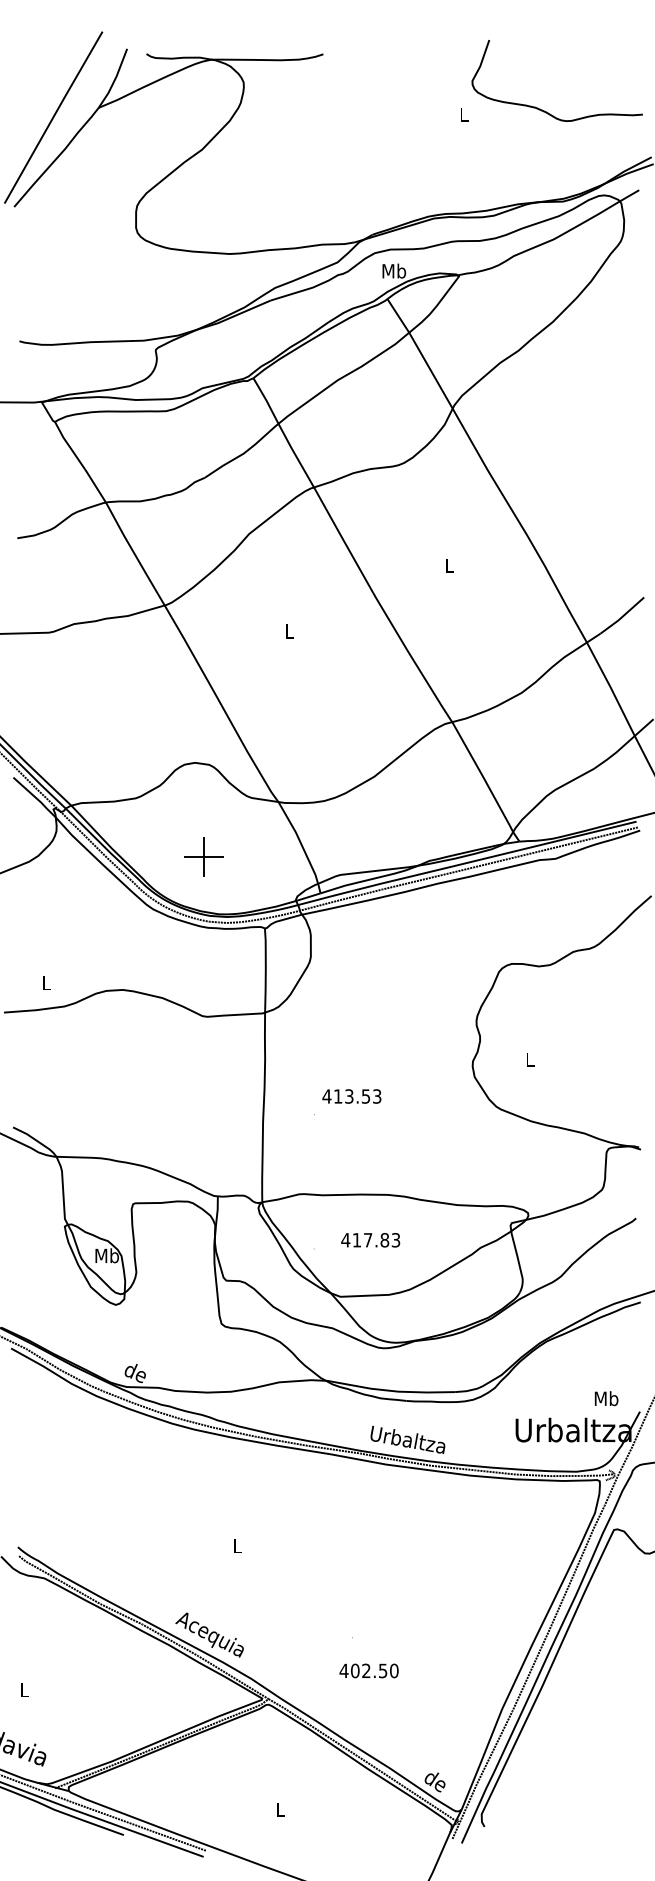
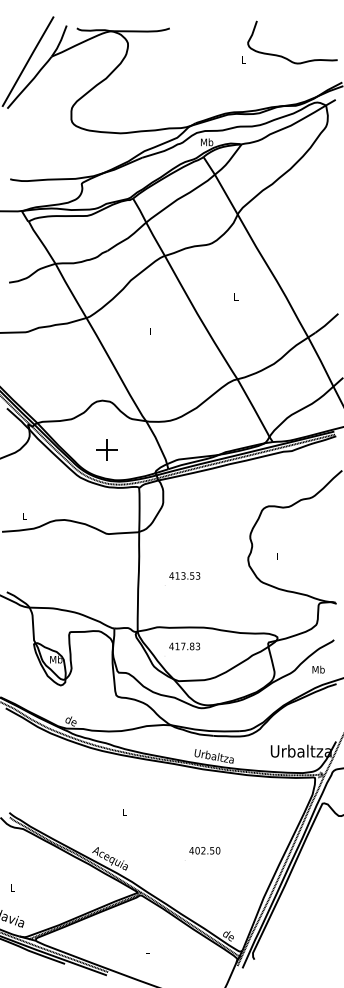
text: (370, 1240) -> (184, 646), moved
text: (606, 1398) -> (318, 669), moved
text: (368, 1670) -> (204, 850), moved

